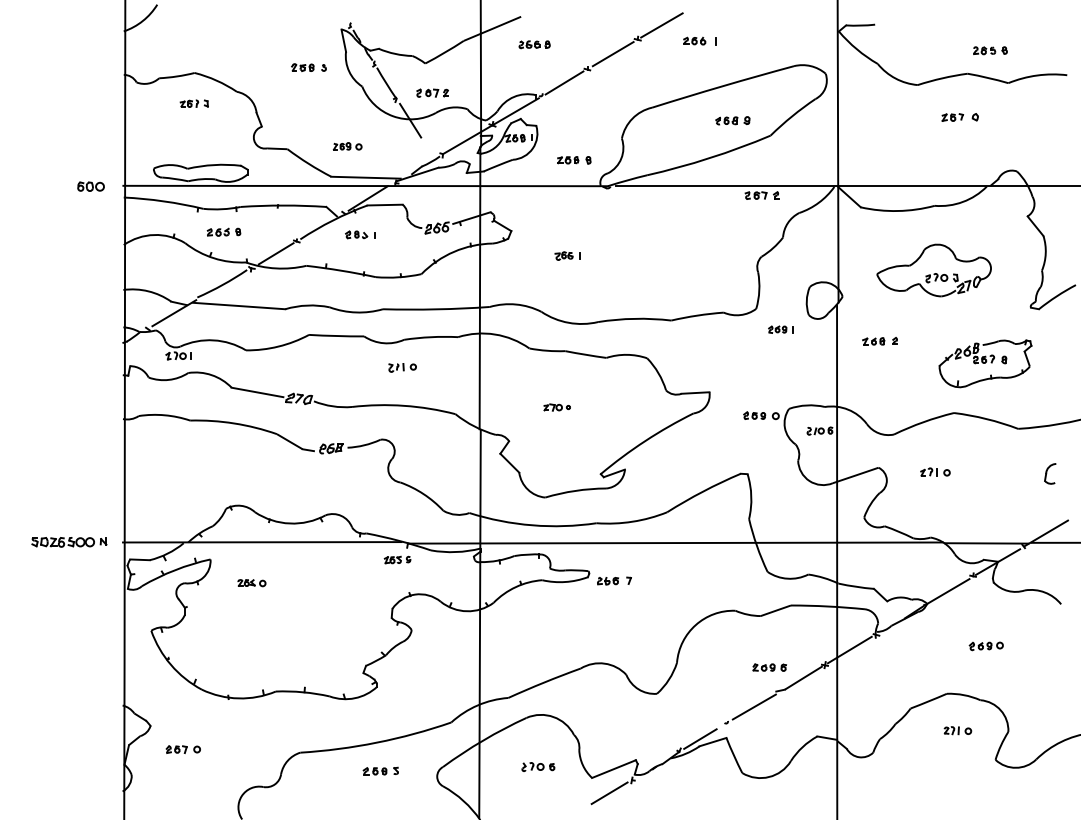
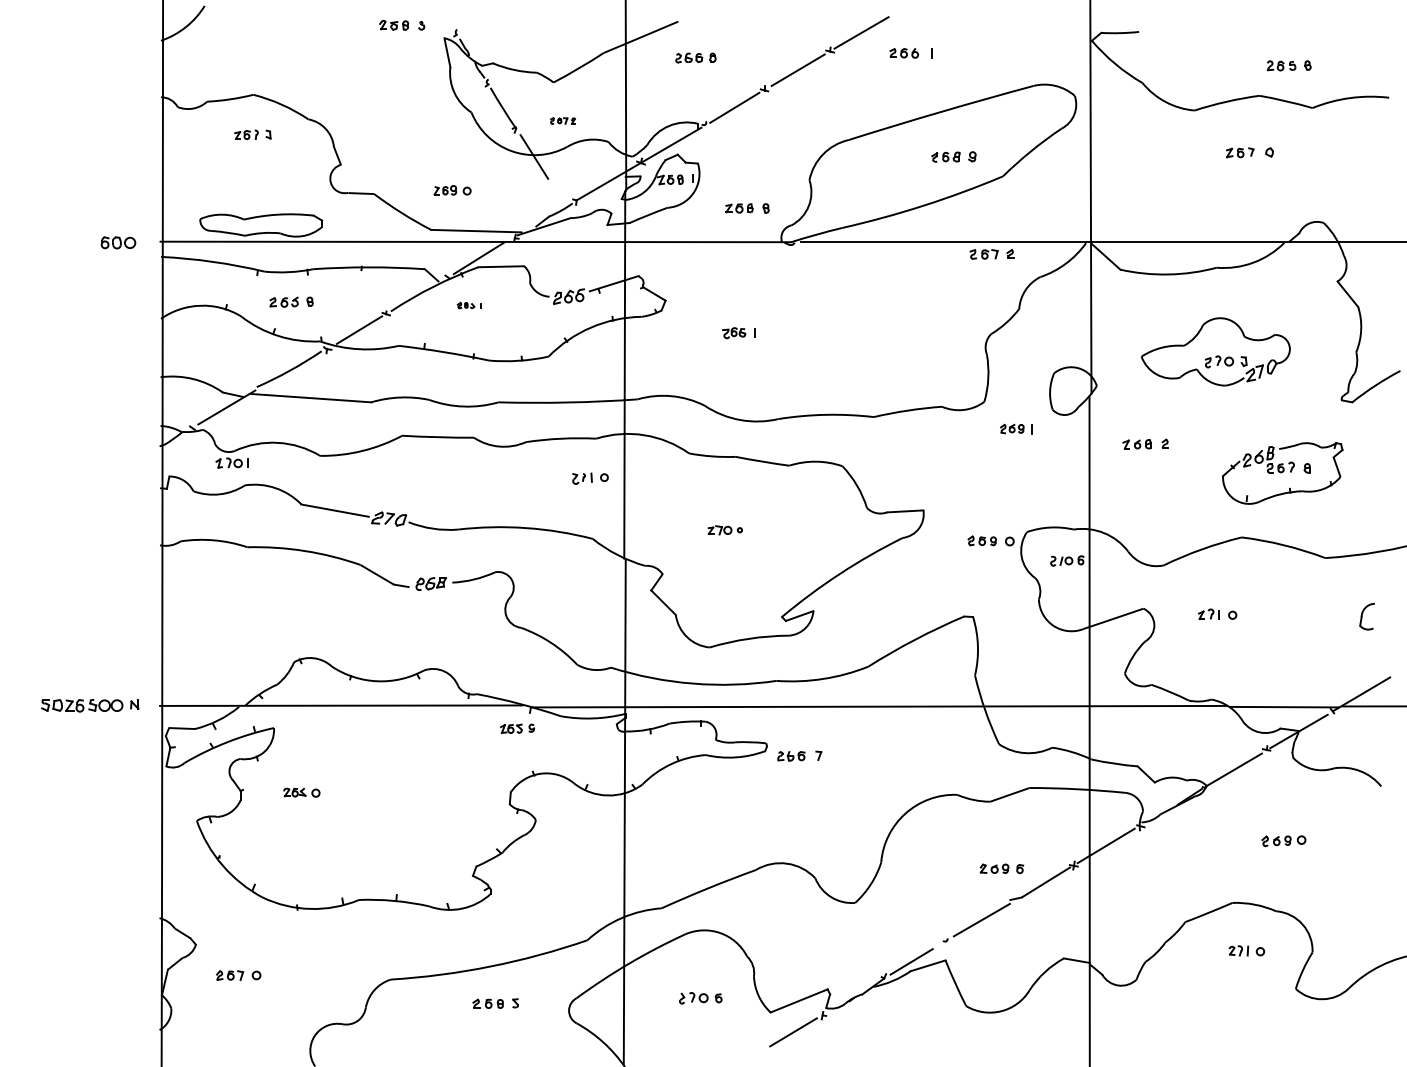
part: (308, 67) -> (401, 25), moved
part: (432, 92) -> (562, 120), size x0.6
part: (360, 234) -> (469, 305), size x0.6
part: (402, 367) -> (590, 478), moved
part: (251, 583) -> (301, 793), moved

